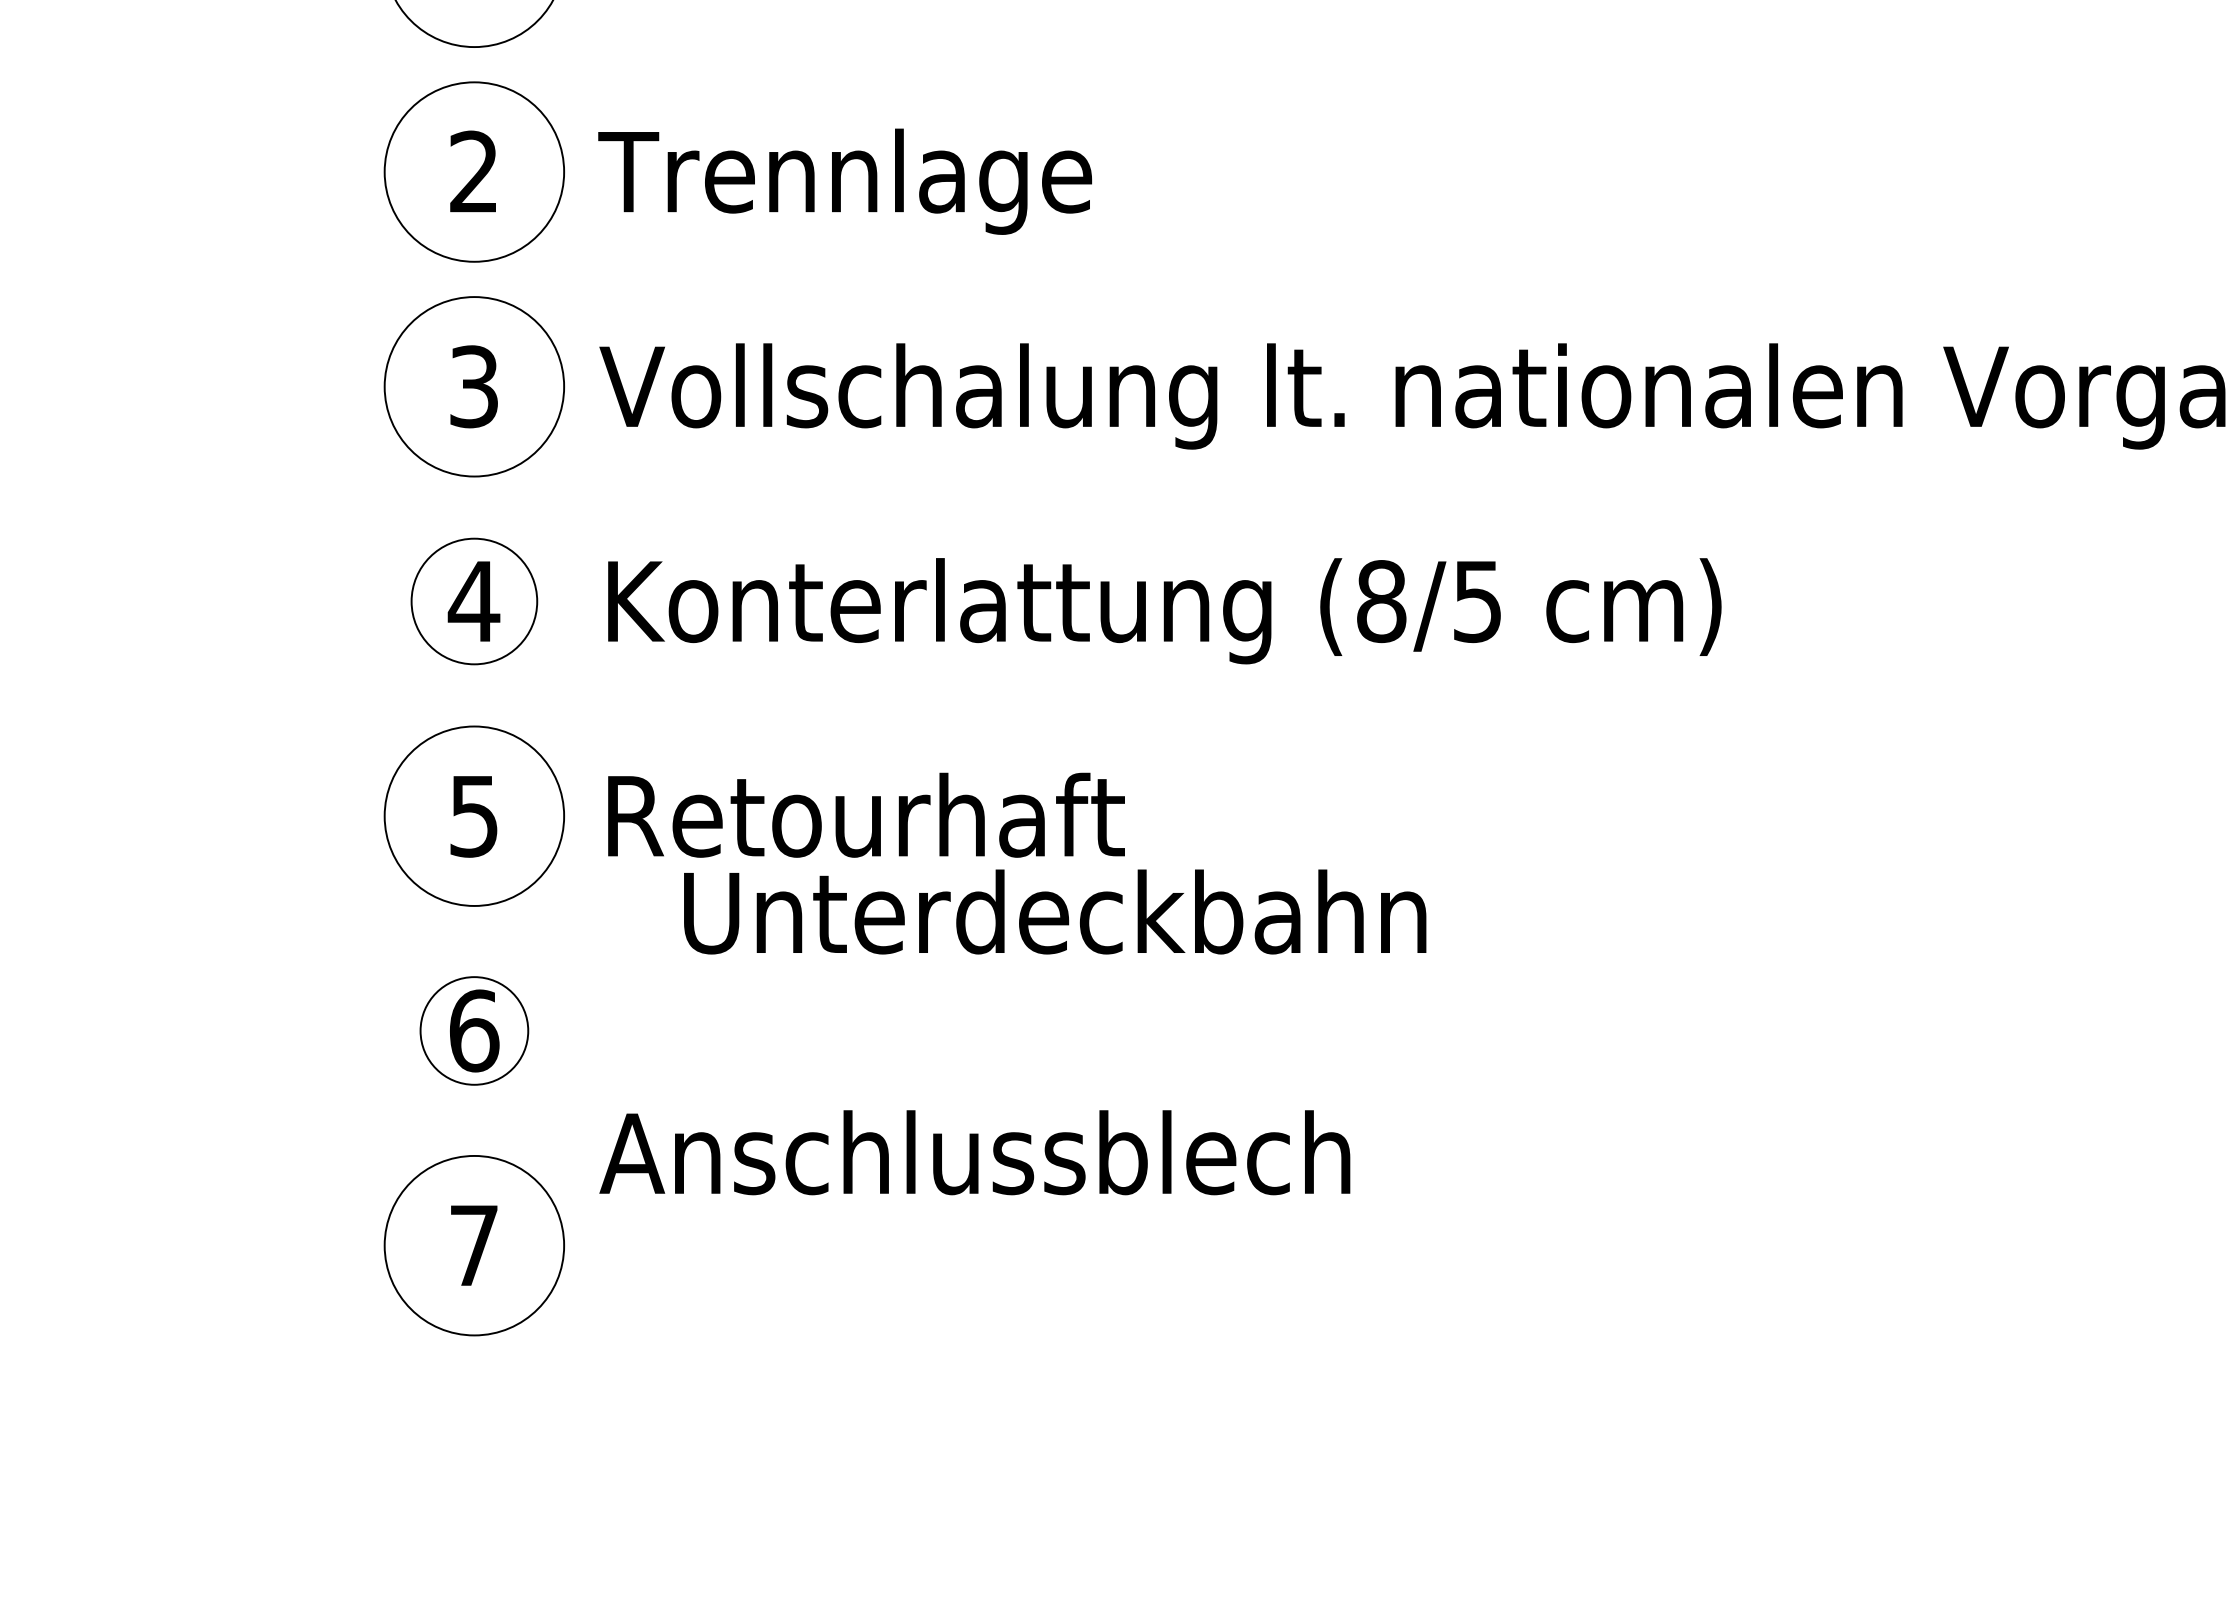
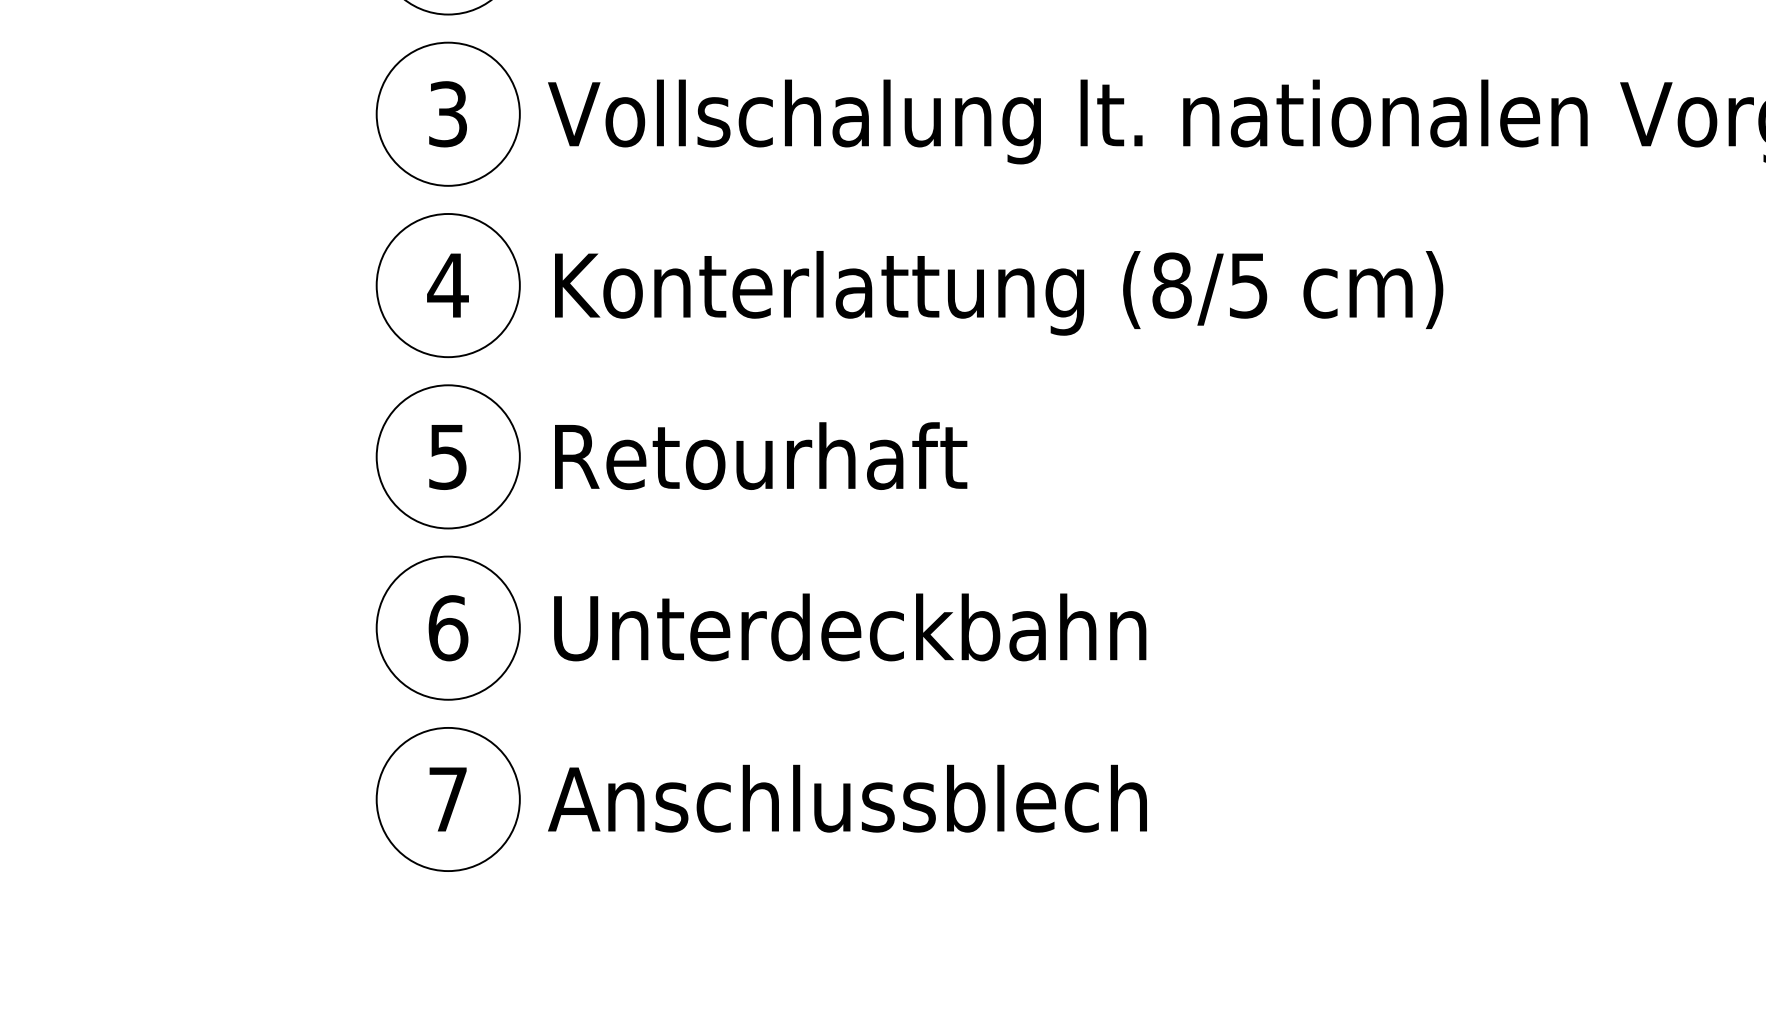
circle: (474, 601) -> (448, 285), size x1.43
text: (1055, 911) -> (850, 627), moved
circle: (474, 1030) -> (448, 627), size x1.67
text: (974, 1152) -> (847, 798), moved

